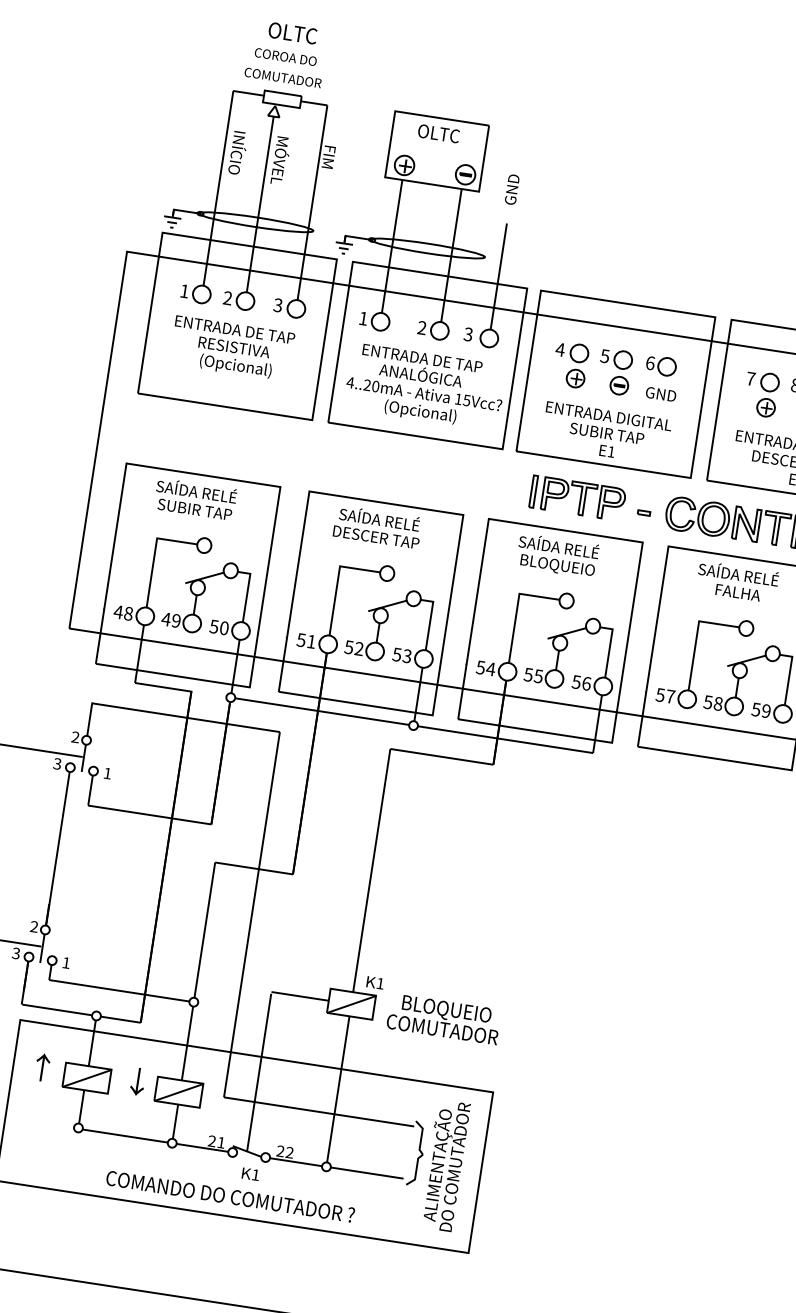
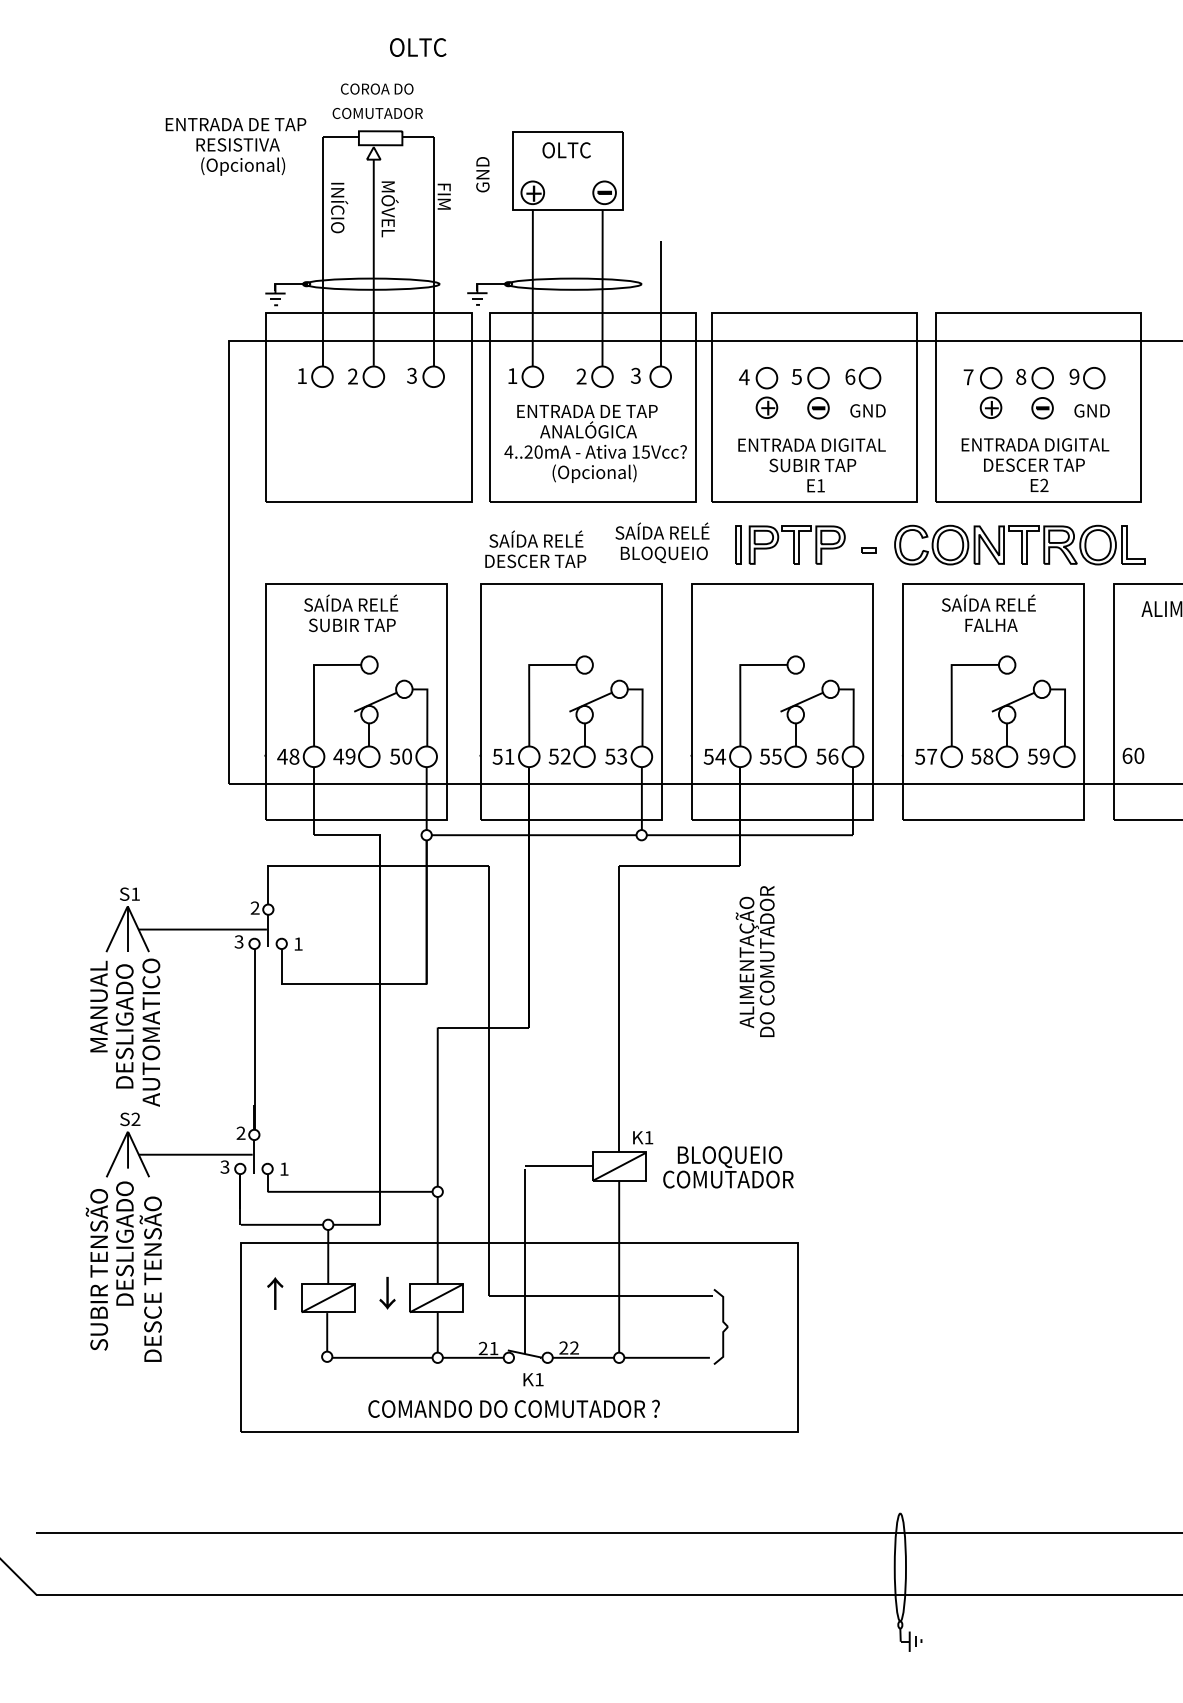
text: (293, 33) -> (418, 47), moved
text: (511, 189) -> (482, 174), moved
text: (231, 348) -> (235, 146), moved
text: (377, 527) -> (535, 549), moved
text: (557, 555) -> (662, 542), moved
text: (444, 1165) -> (754, 961), moved

